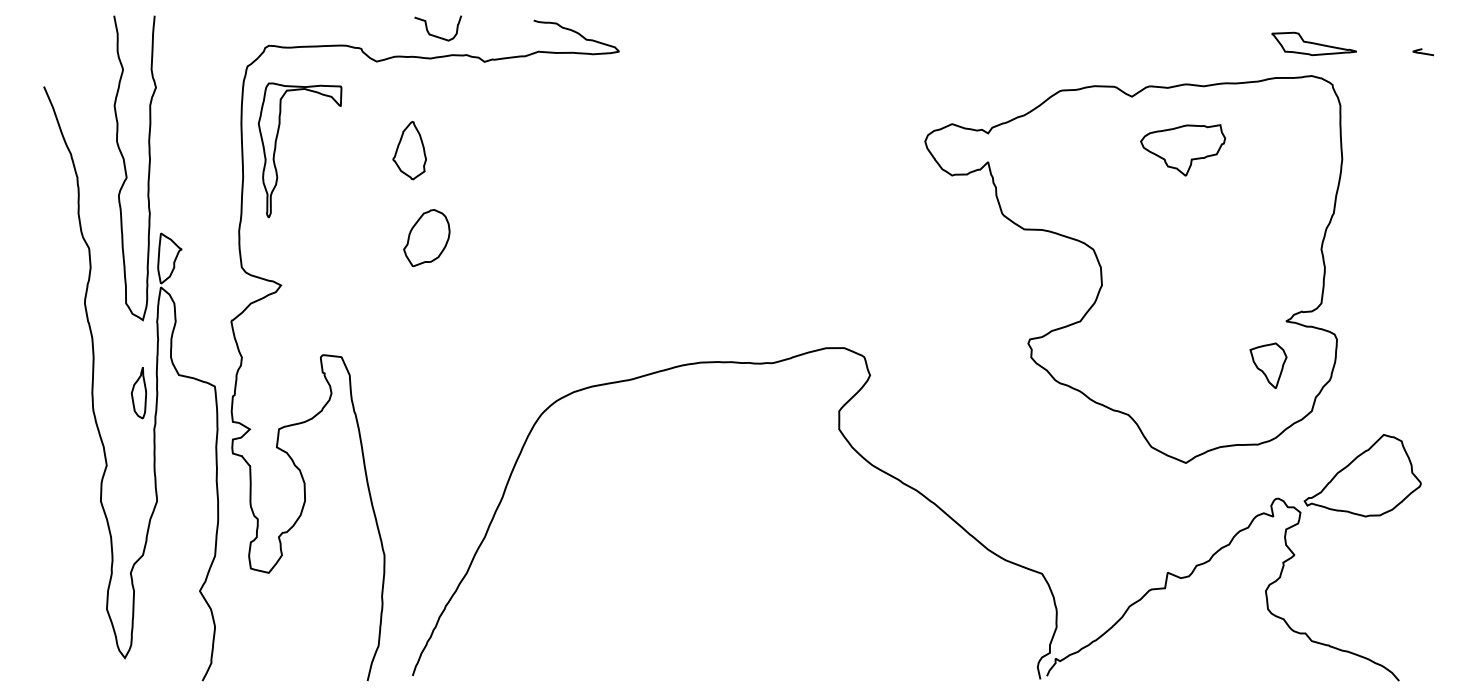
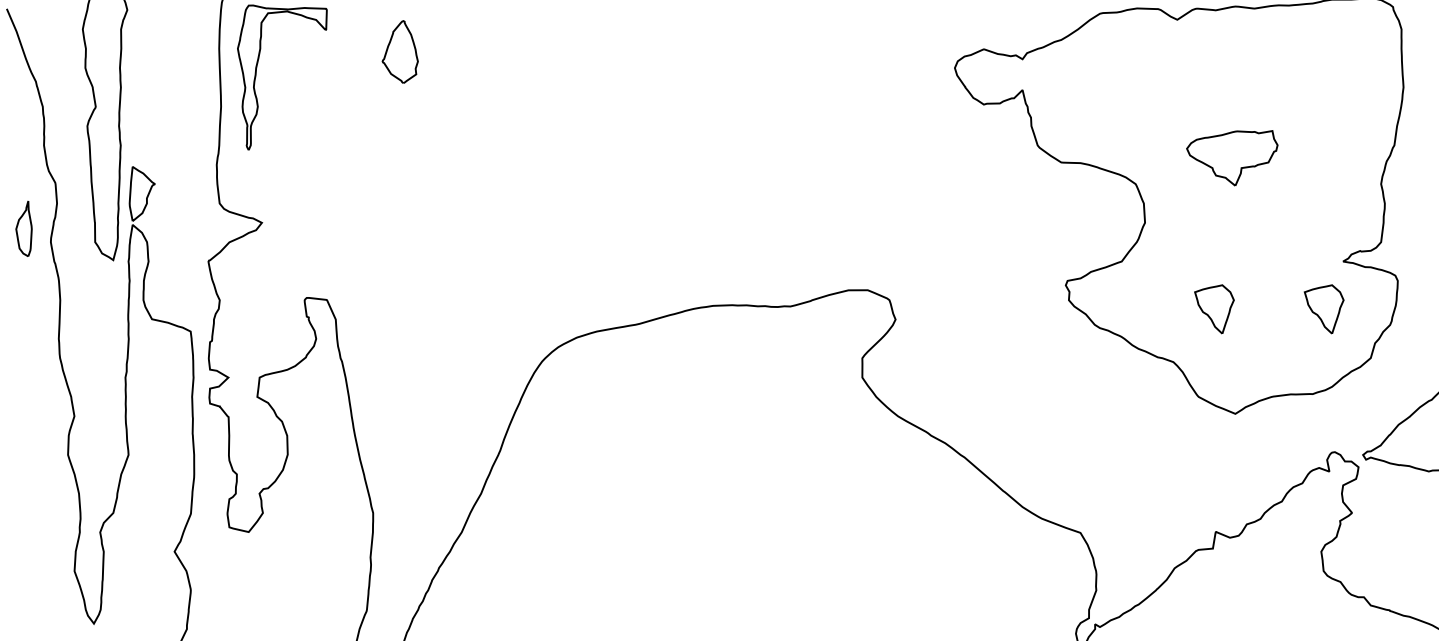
part: (409, 150) -> (400, 51), moved
part: (1183, 150) -> (1232, 158), moved
part: (426, 237) -> (418, 171), removed
part: (1166, 365) -> (1214, 308), added
part: (138, 393) -> (23, 229), moved

